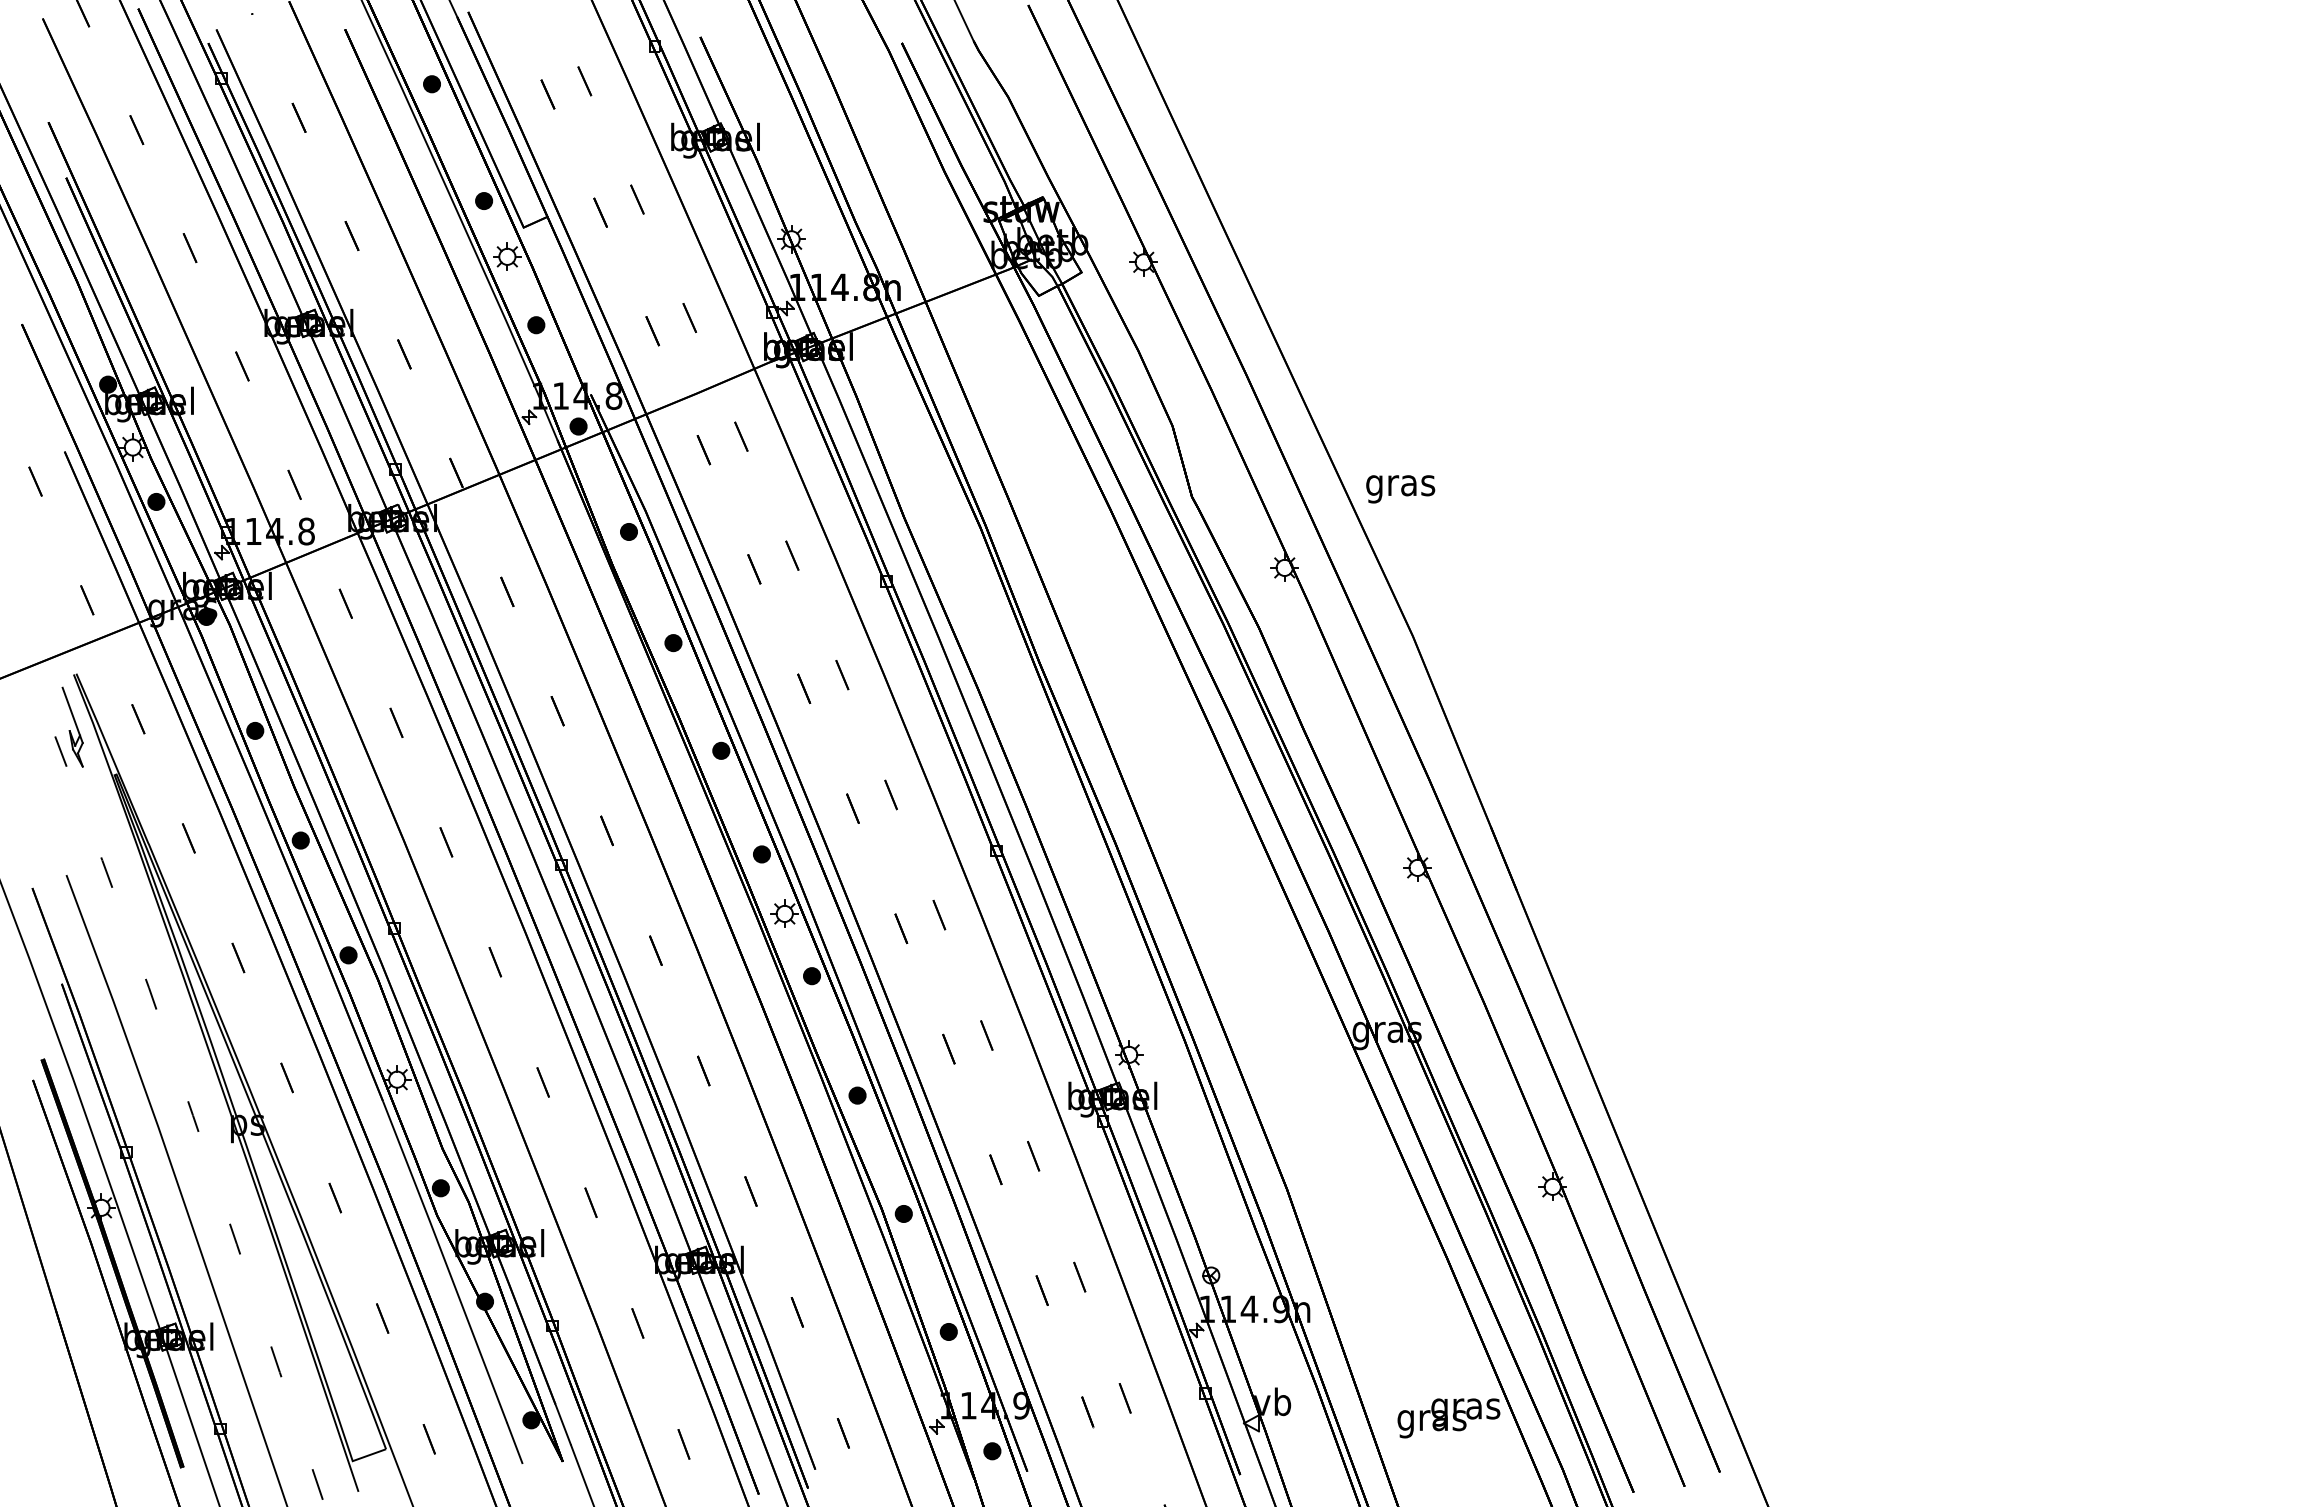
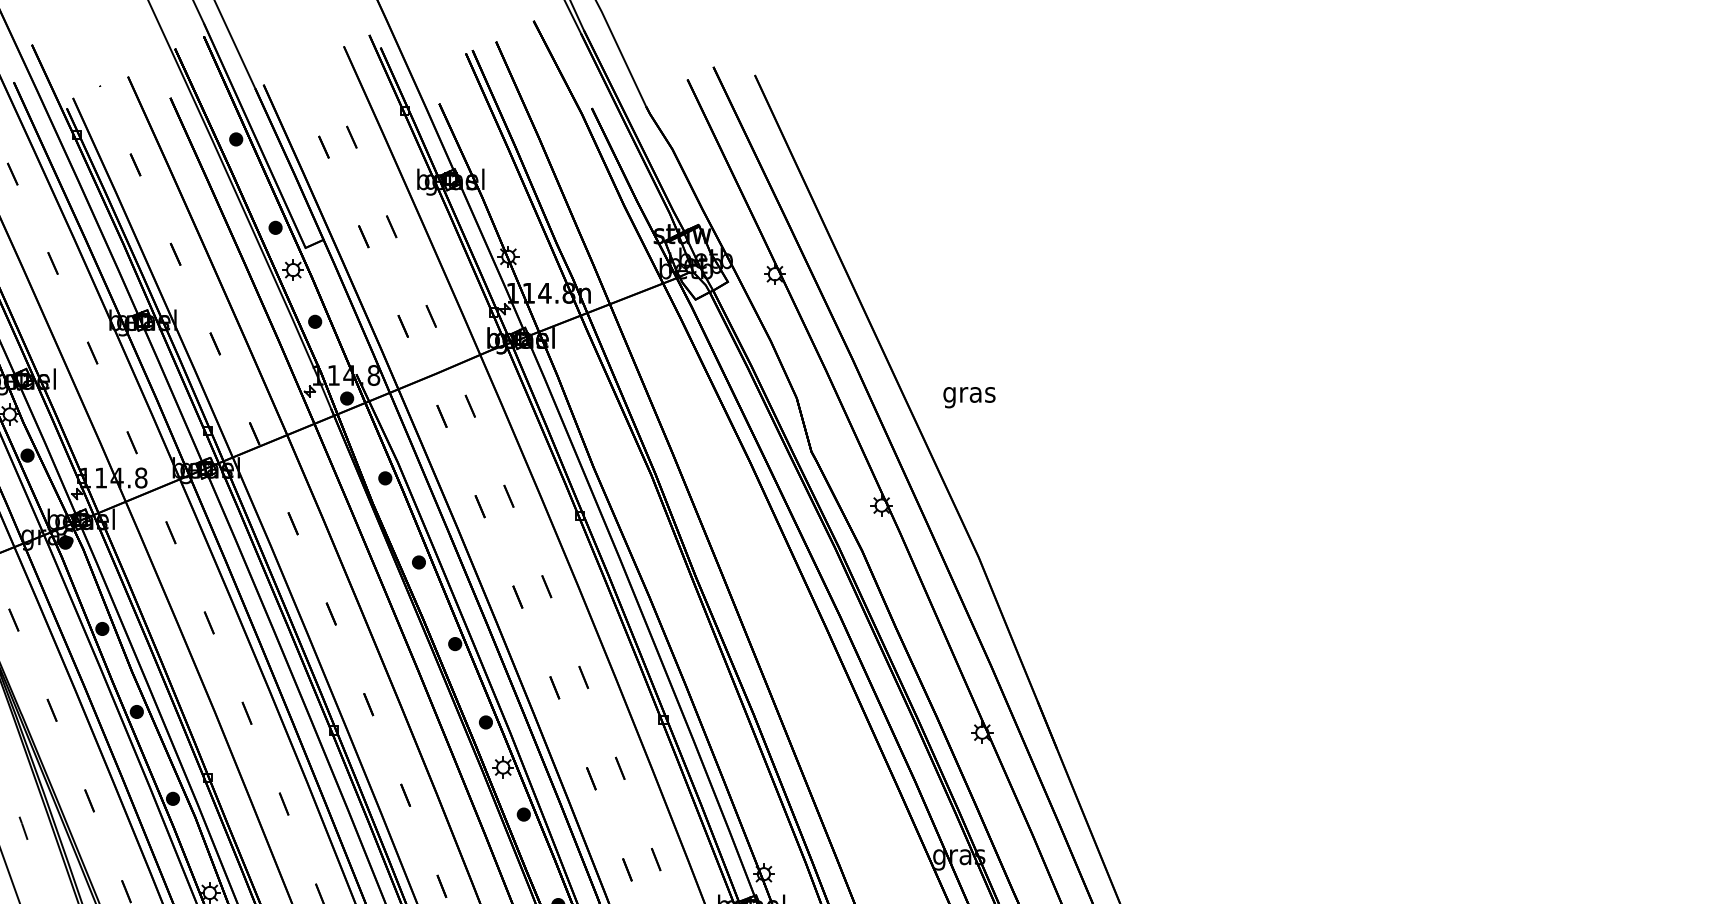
text: (1400, 489) -> (969, 397), moved

